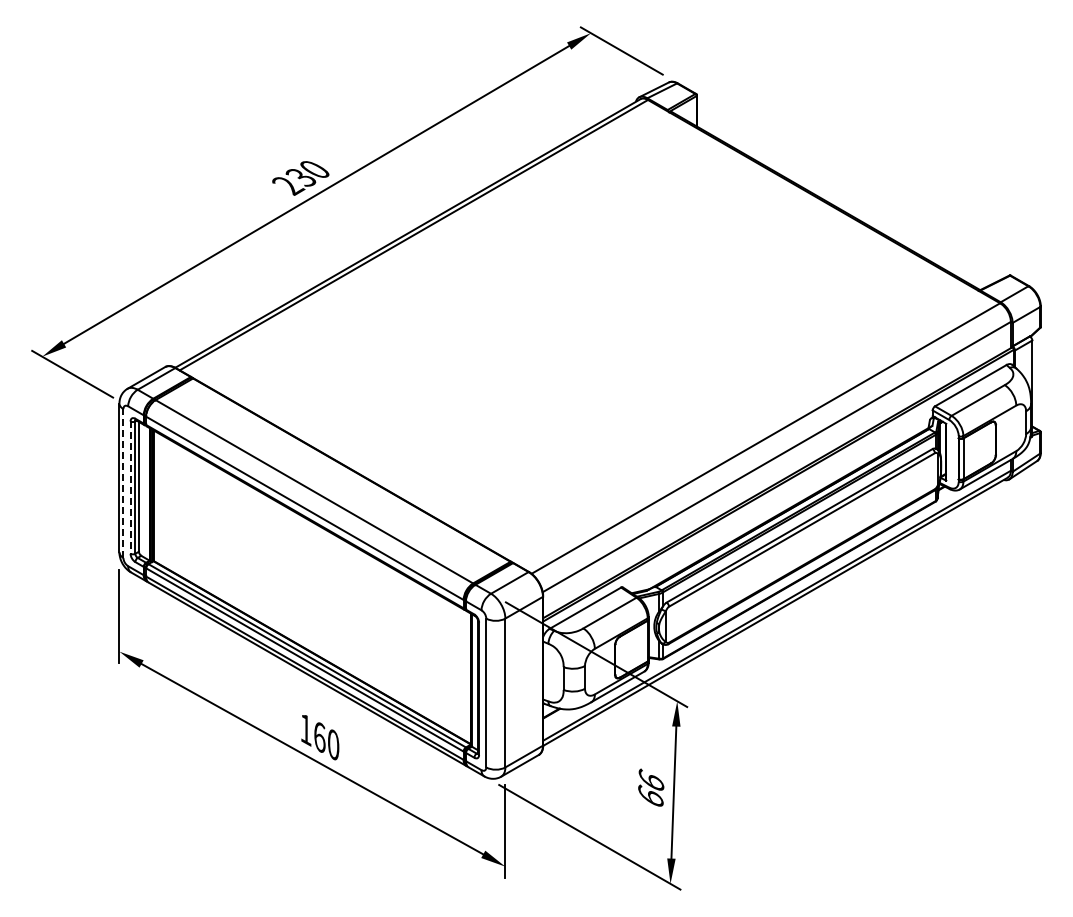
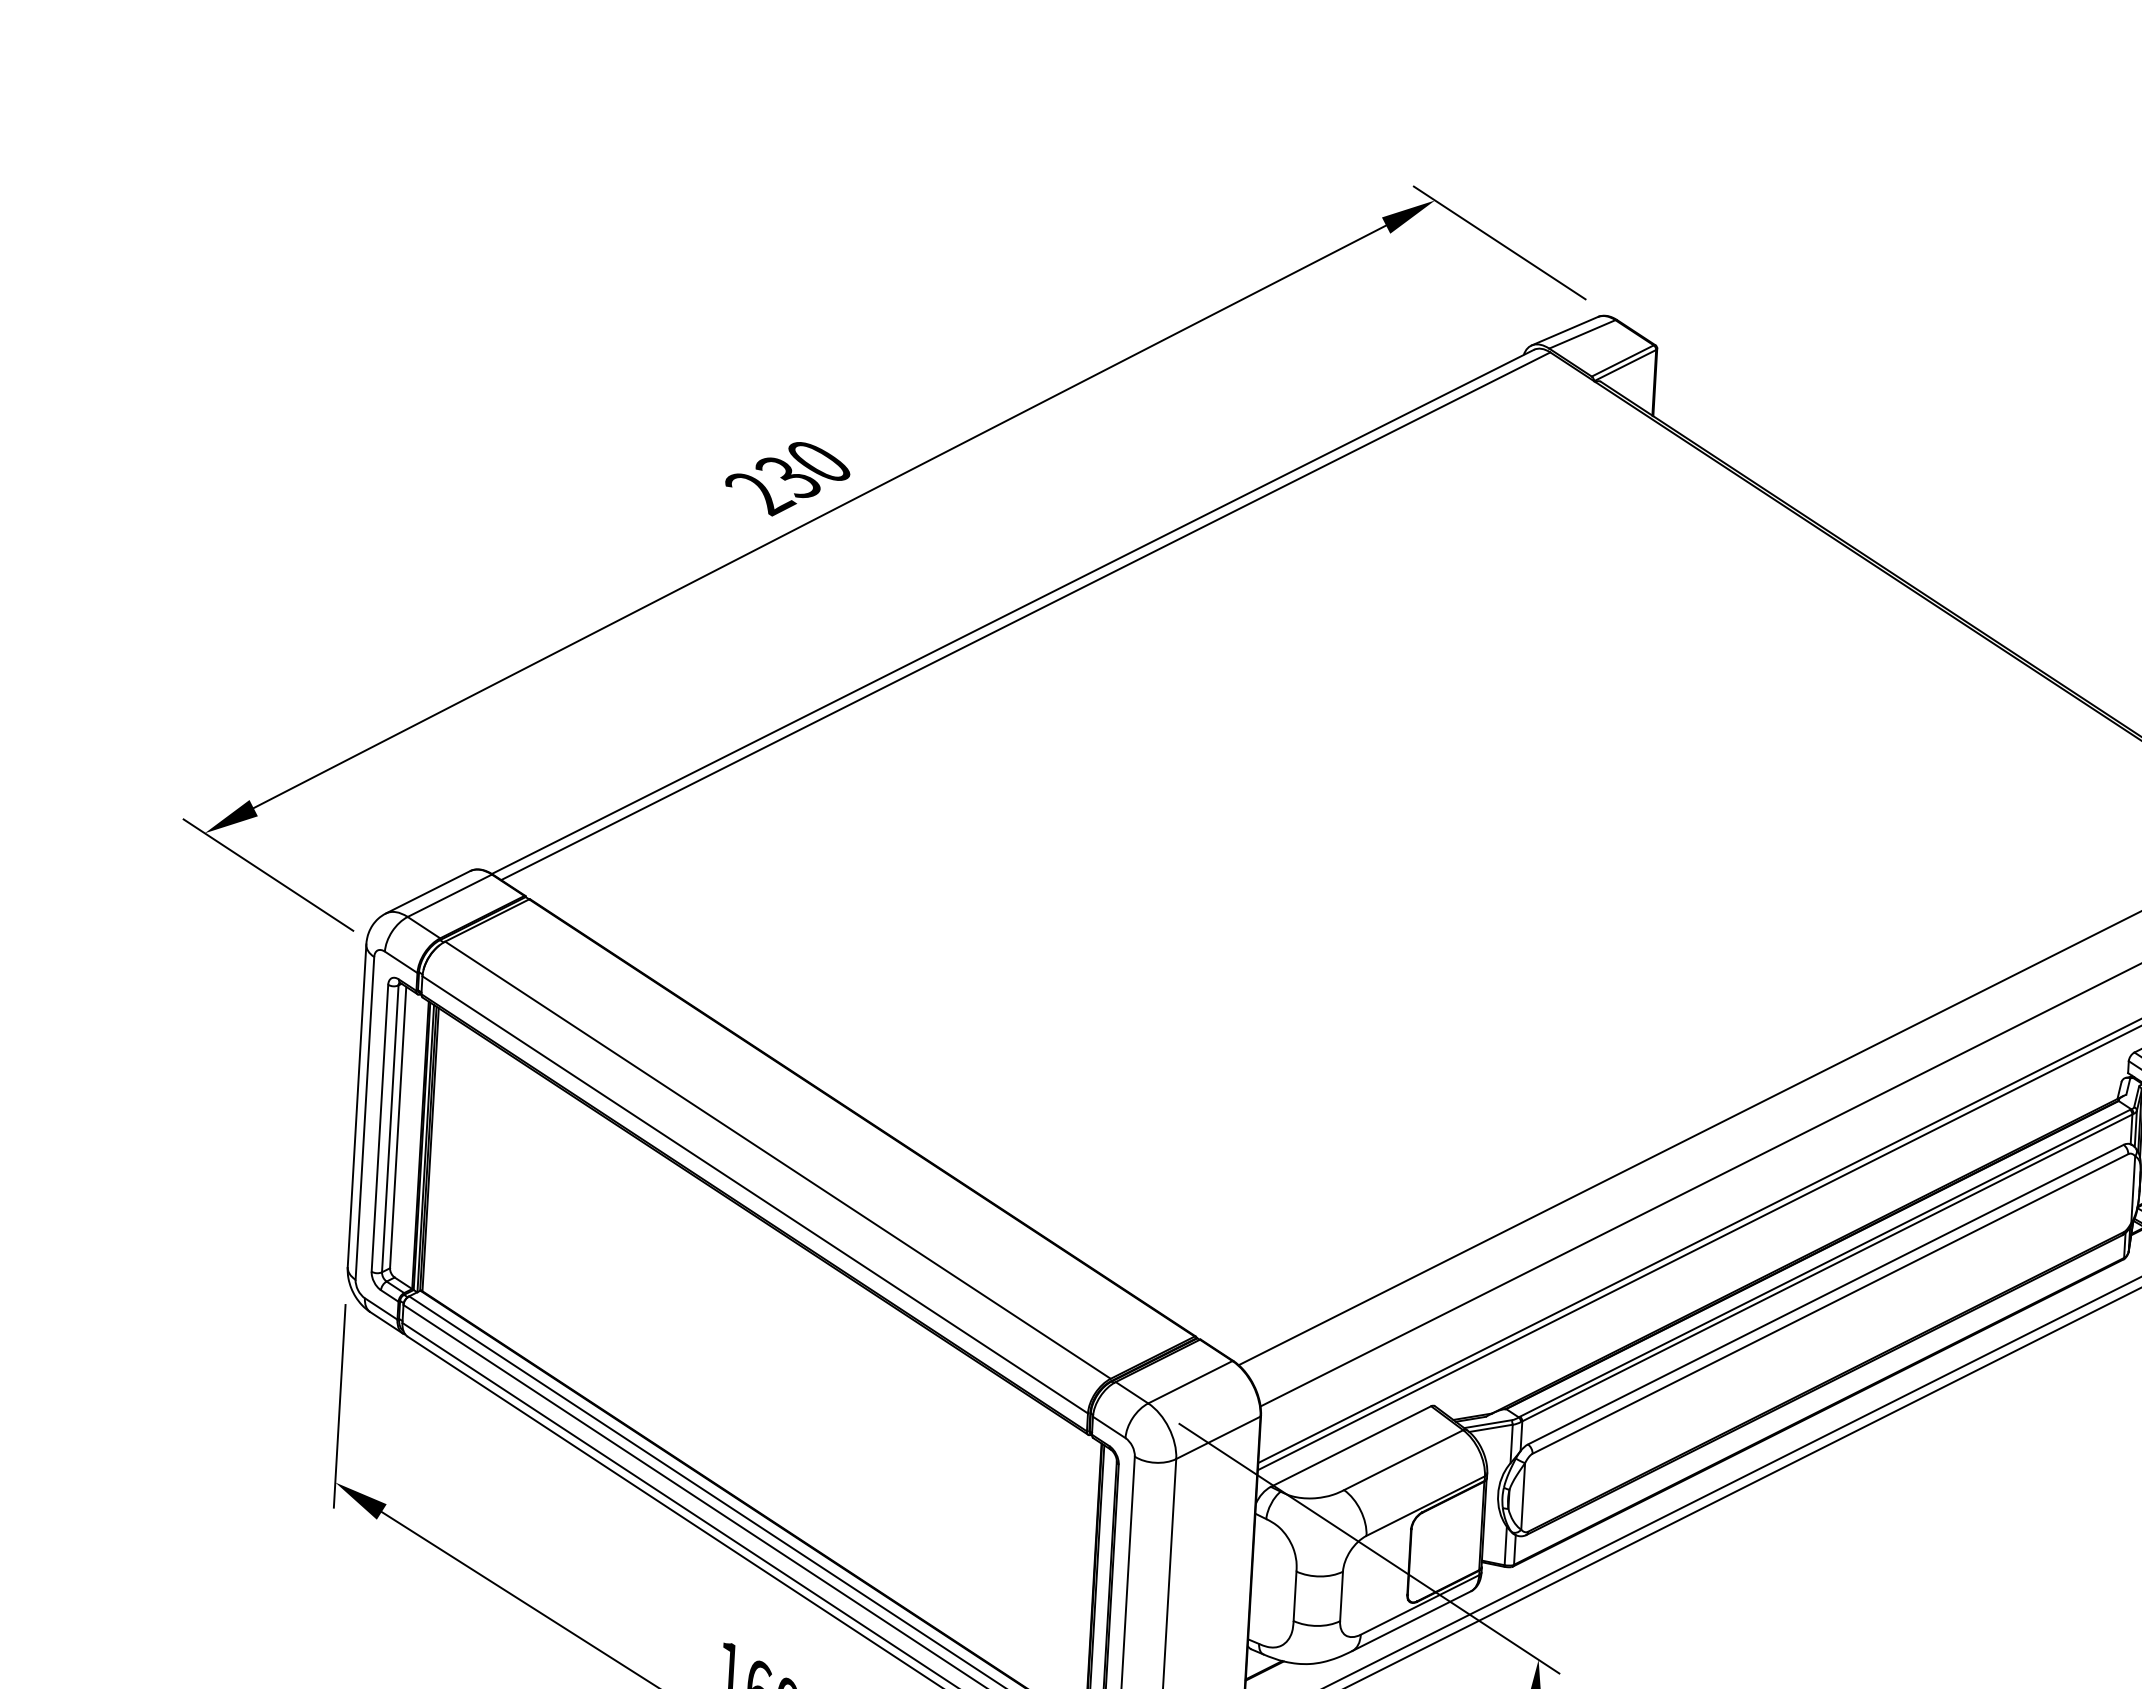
line: (123, 483) -> (365, 1118), dashed -> solid
line: (130, 488) -> (379, 1130), dashed -> solid

